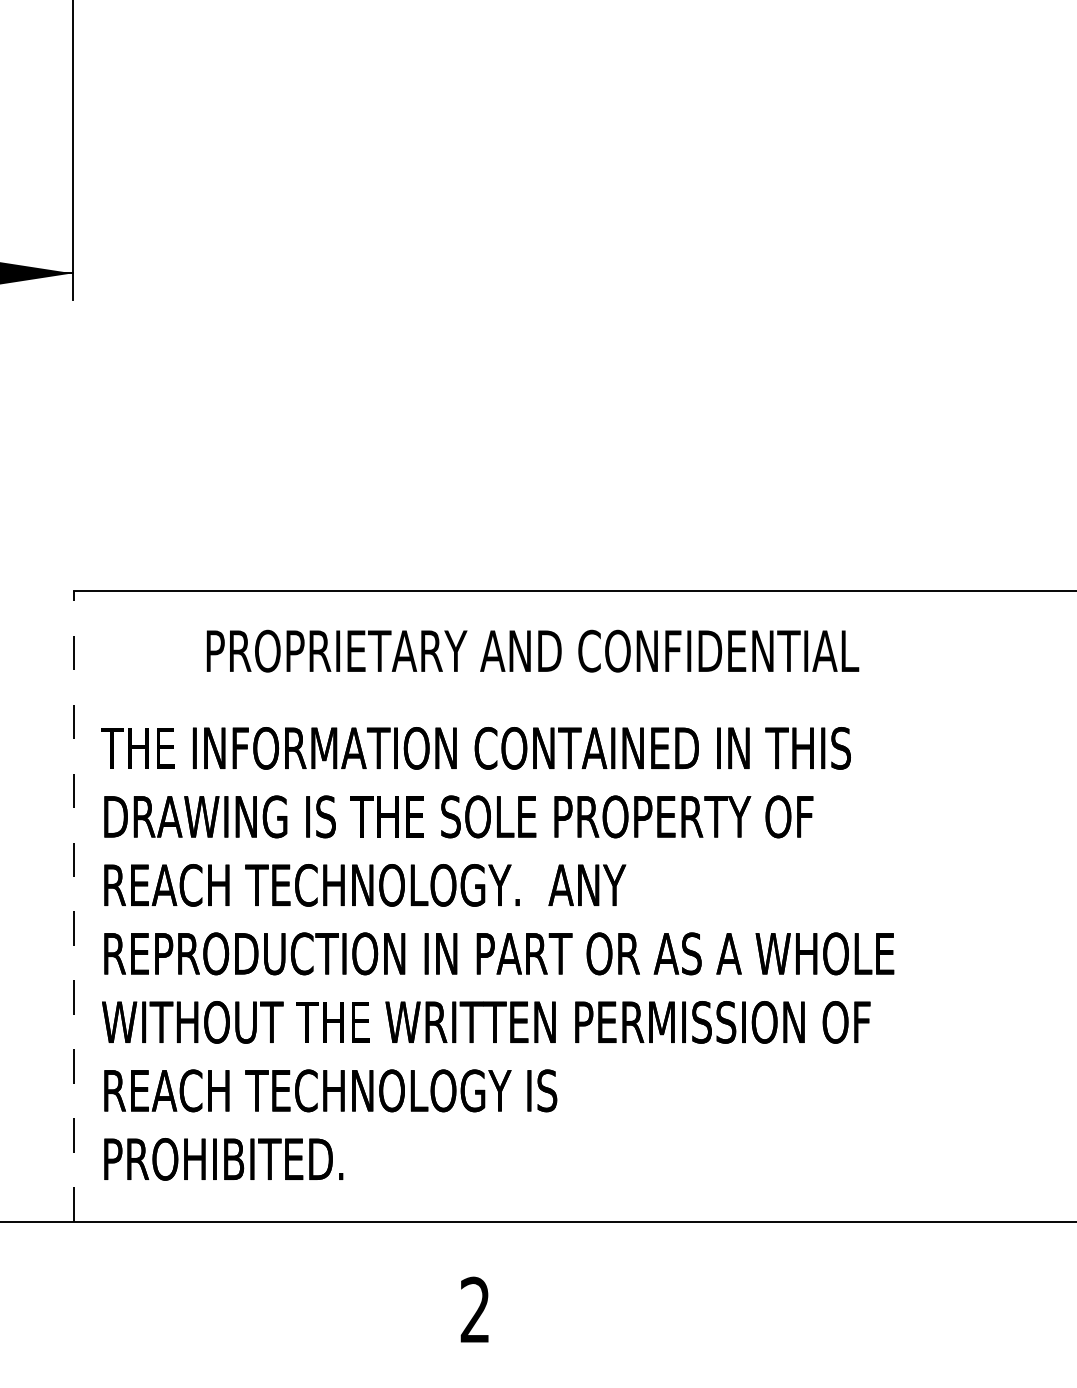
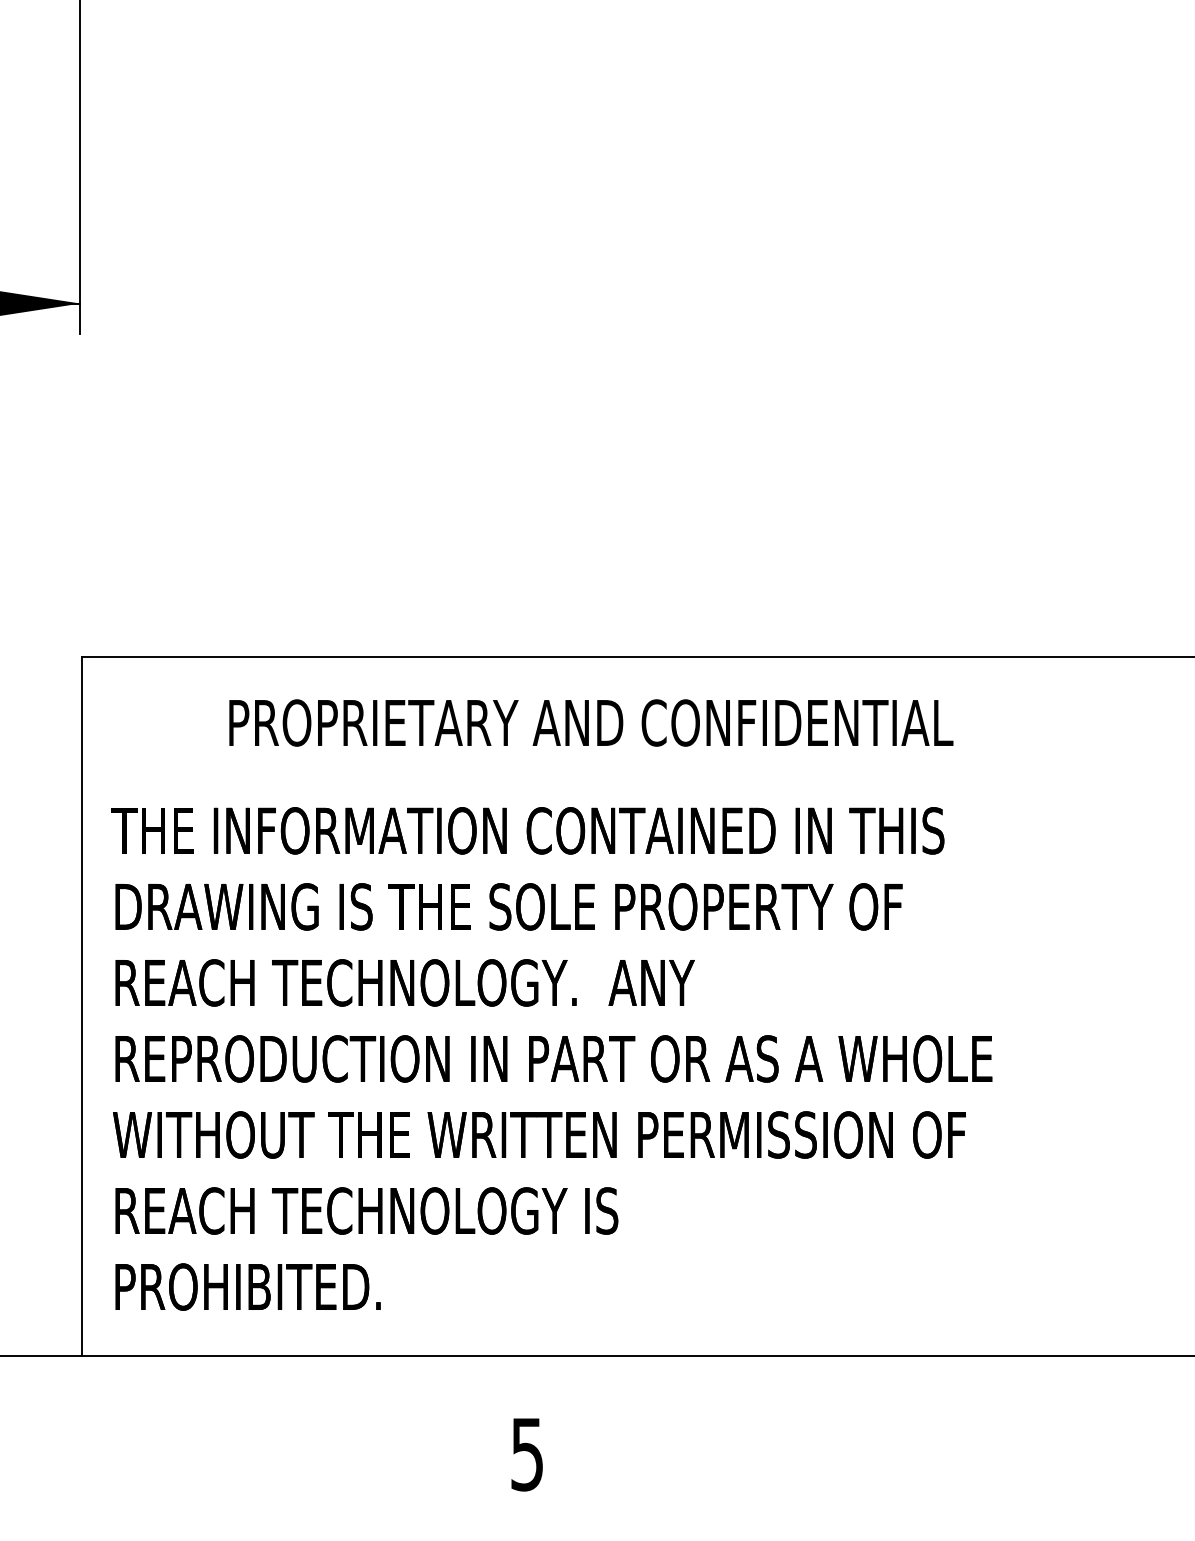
line: (73, 906) -> (81, 1006), dashed -> solid
text: (474, 1310) -> (526, 1454), 2 -> 5

